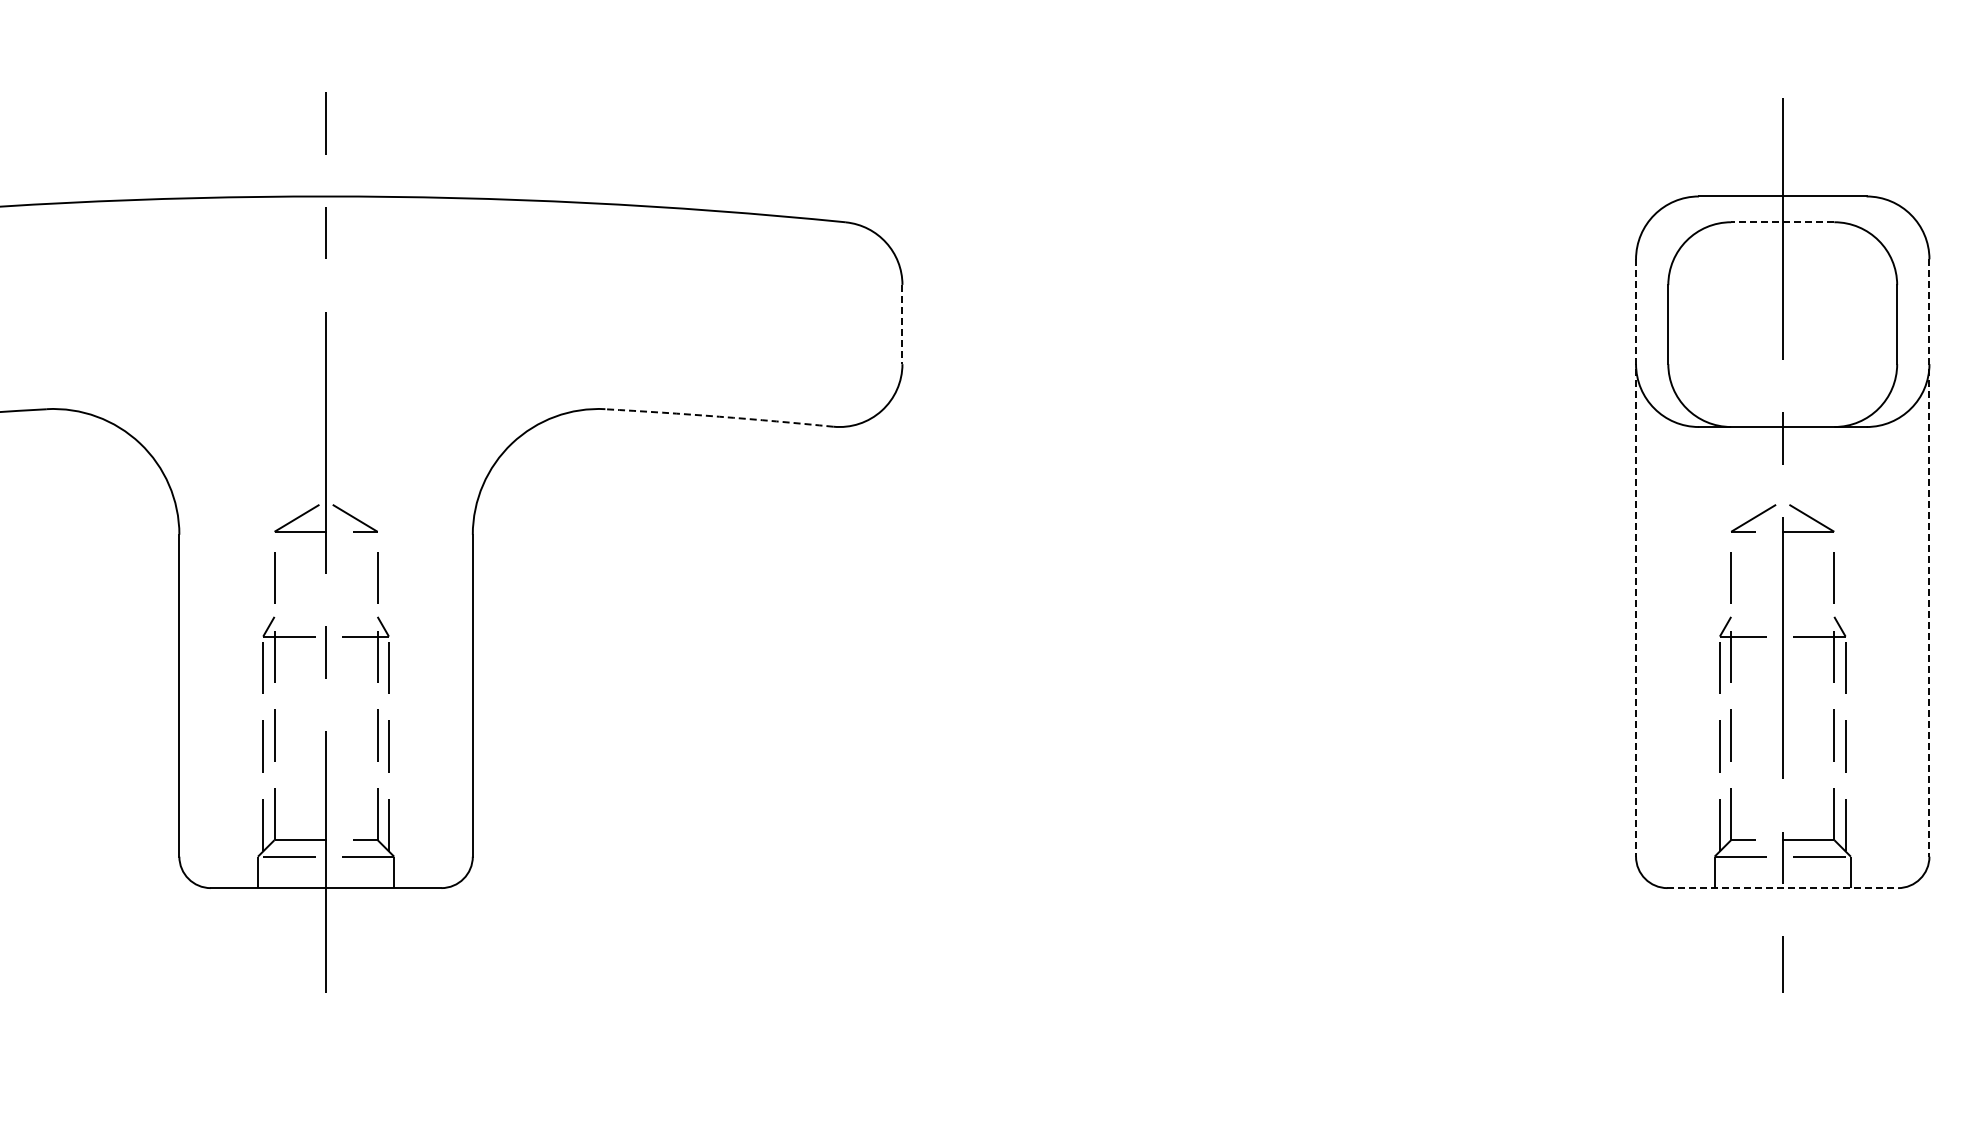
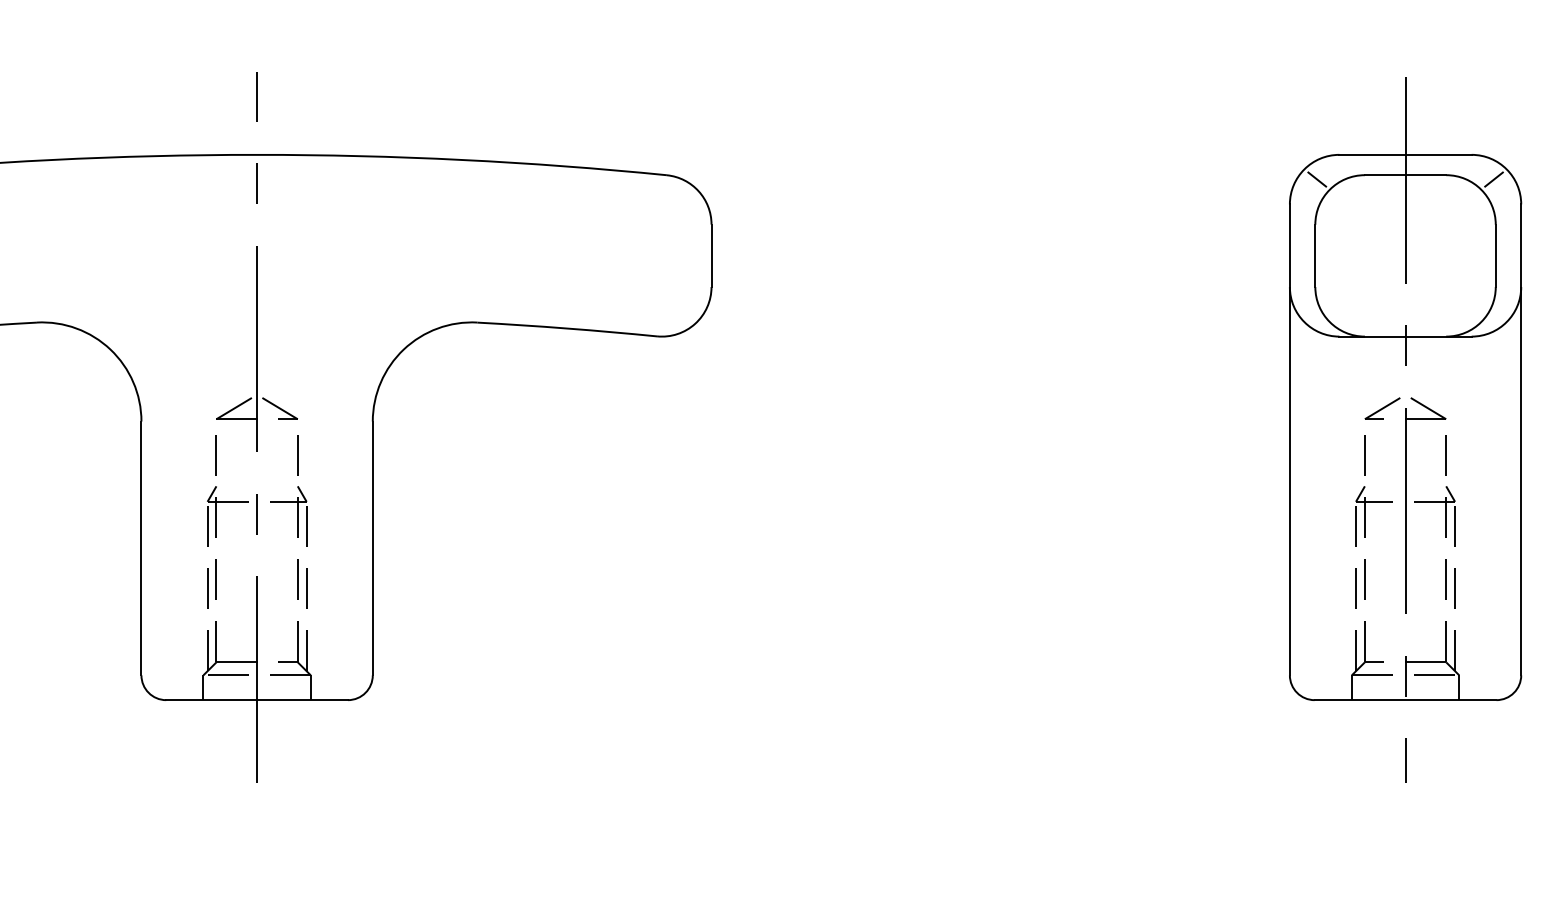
line: (1782, 222) -> (1405, 175), dashed -> solid
line: (1670, 227) -> (1317, 179), added
line: (1894, 227) -> (1493, 179), added
line: (902, 324) -> (711, 255), dashed -> solid
arc: (719, 416) -> (567, 328), dashed -> solid
line: (1636, 558) -> (1290, 440), dashed -> solid
line: (1929, 558) -> (1521, 440), dashed -> solid
line: (1783, 888) -> (1406, 700), dashed -> solid

